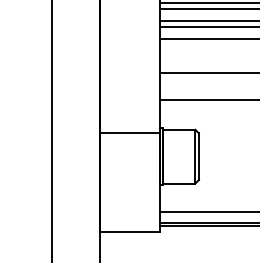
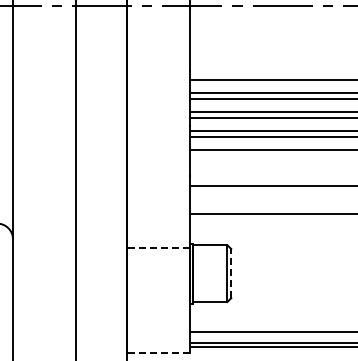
line: (130, 132) -> (158, 248), solid -> dashed
line: (199, 156) -> (231, 273), solid -> dashed
line: (130, 231) -> (158, 352), solid -> dashed

